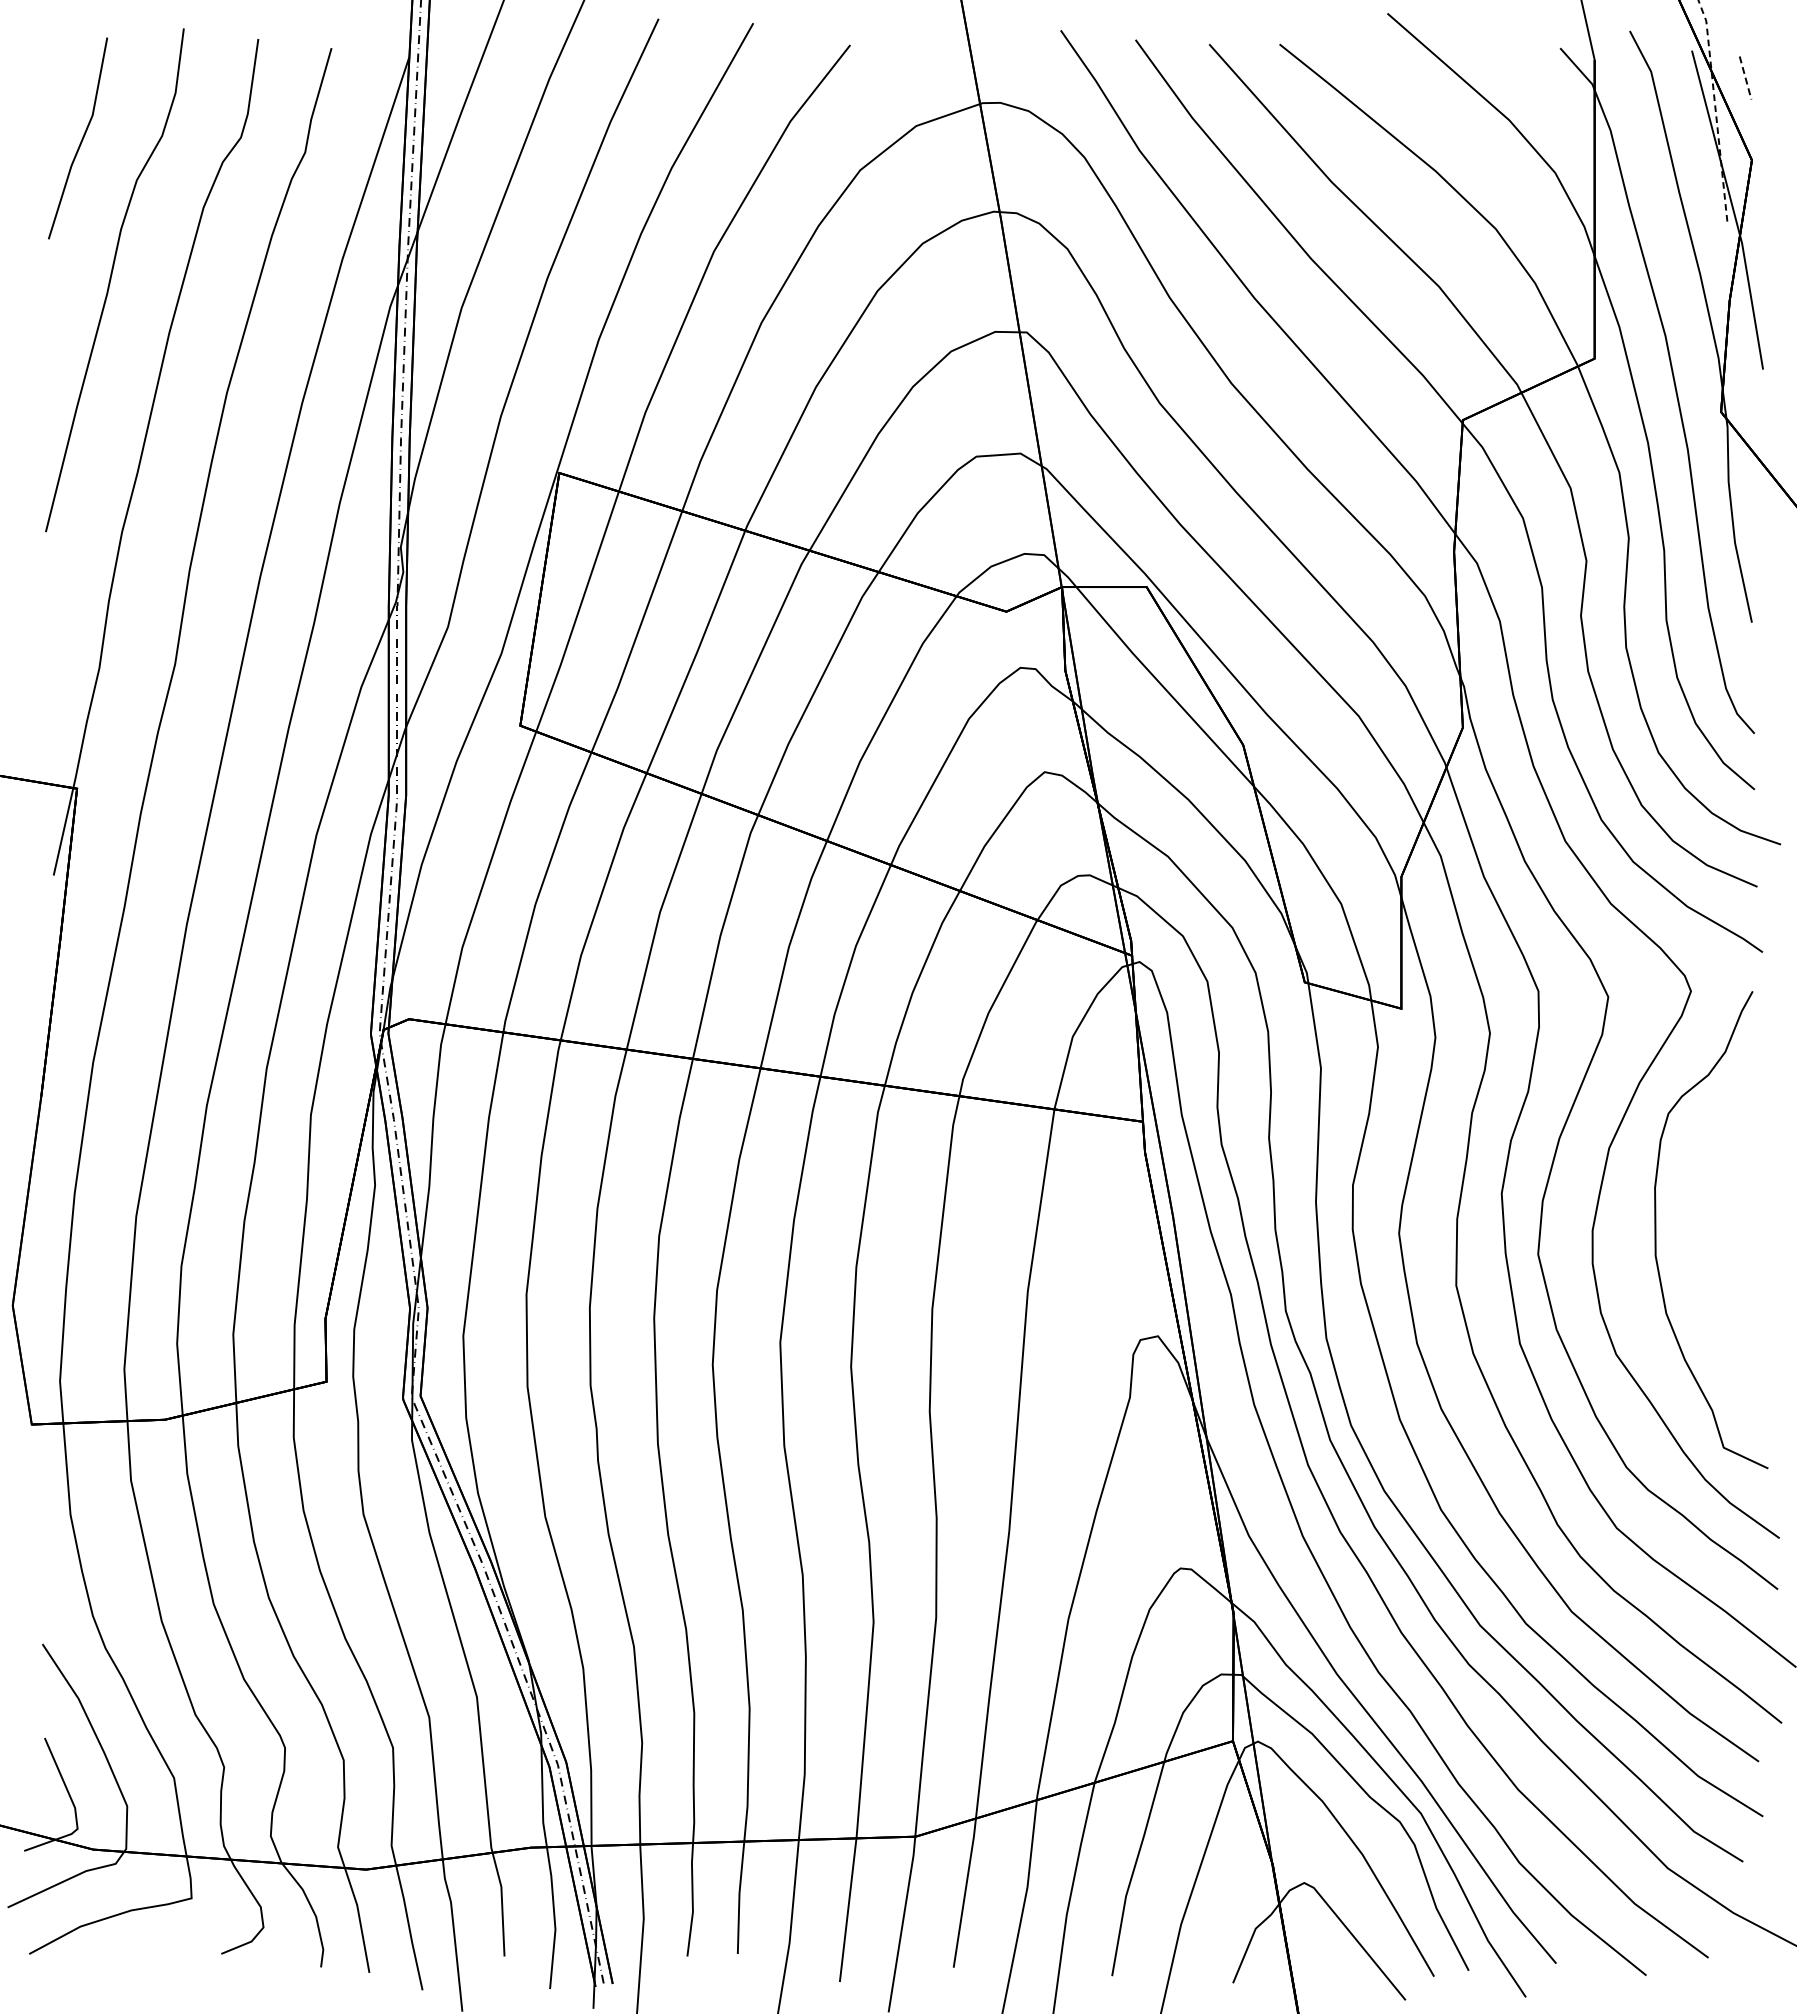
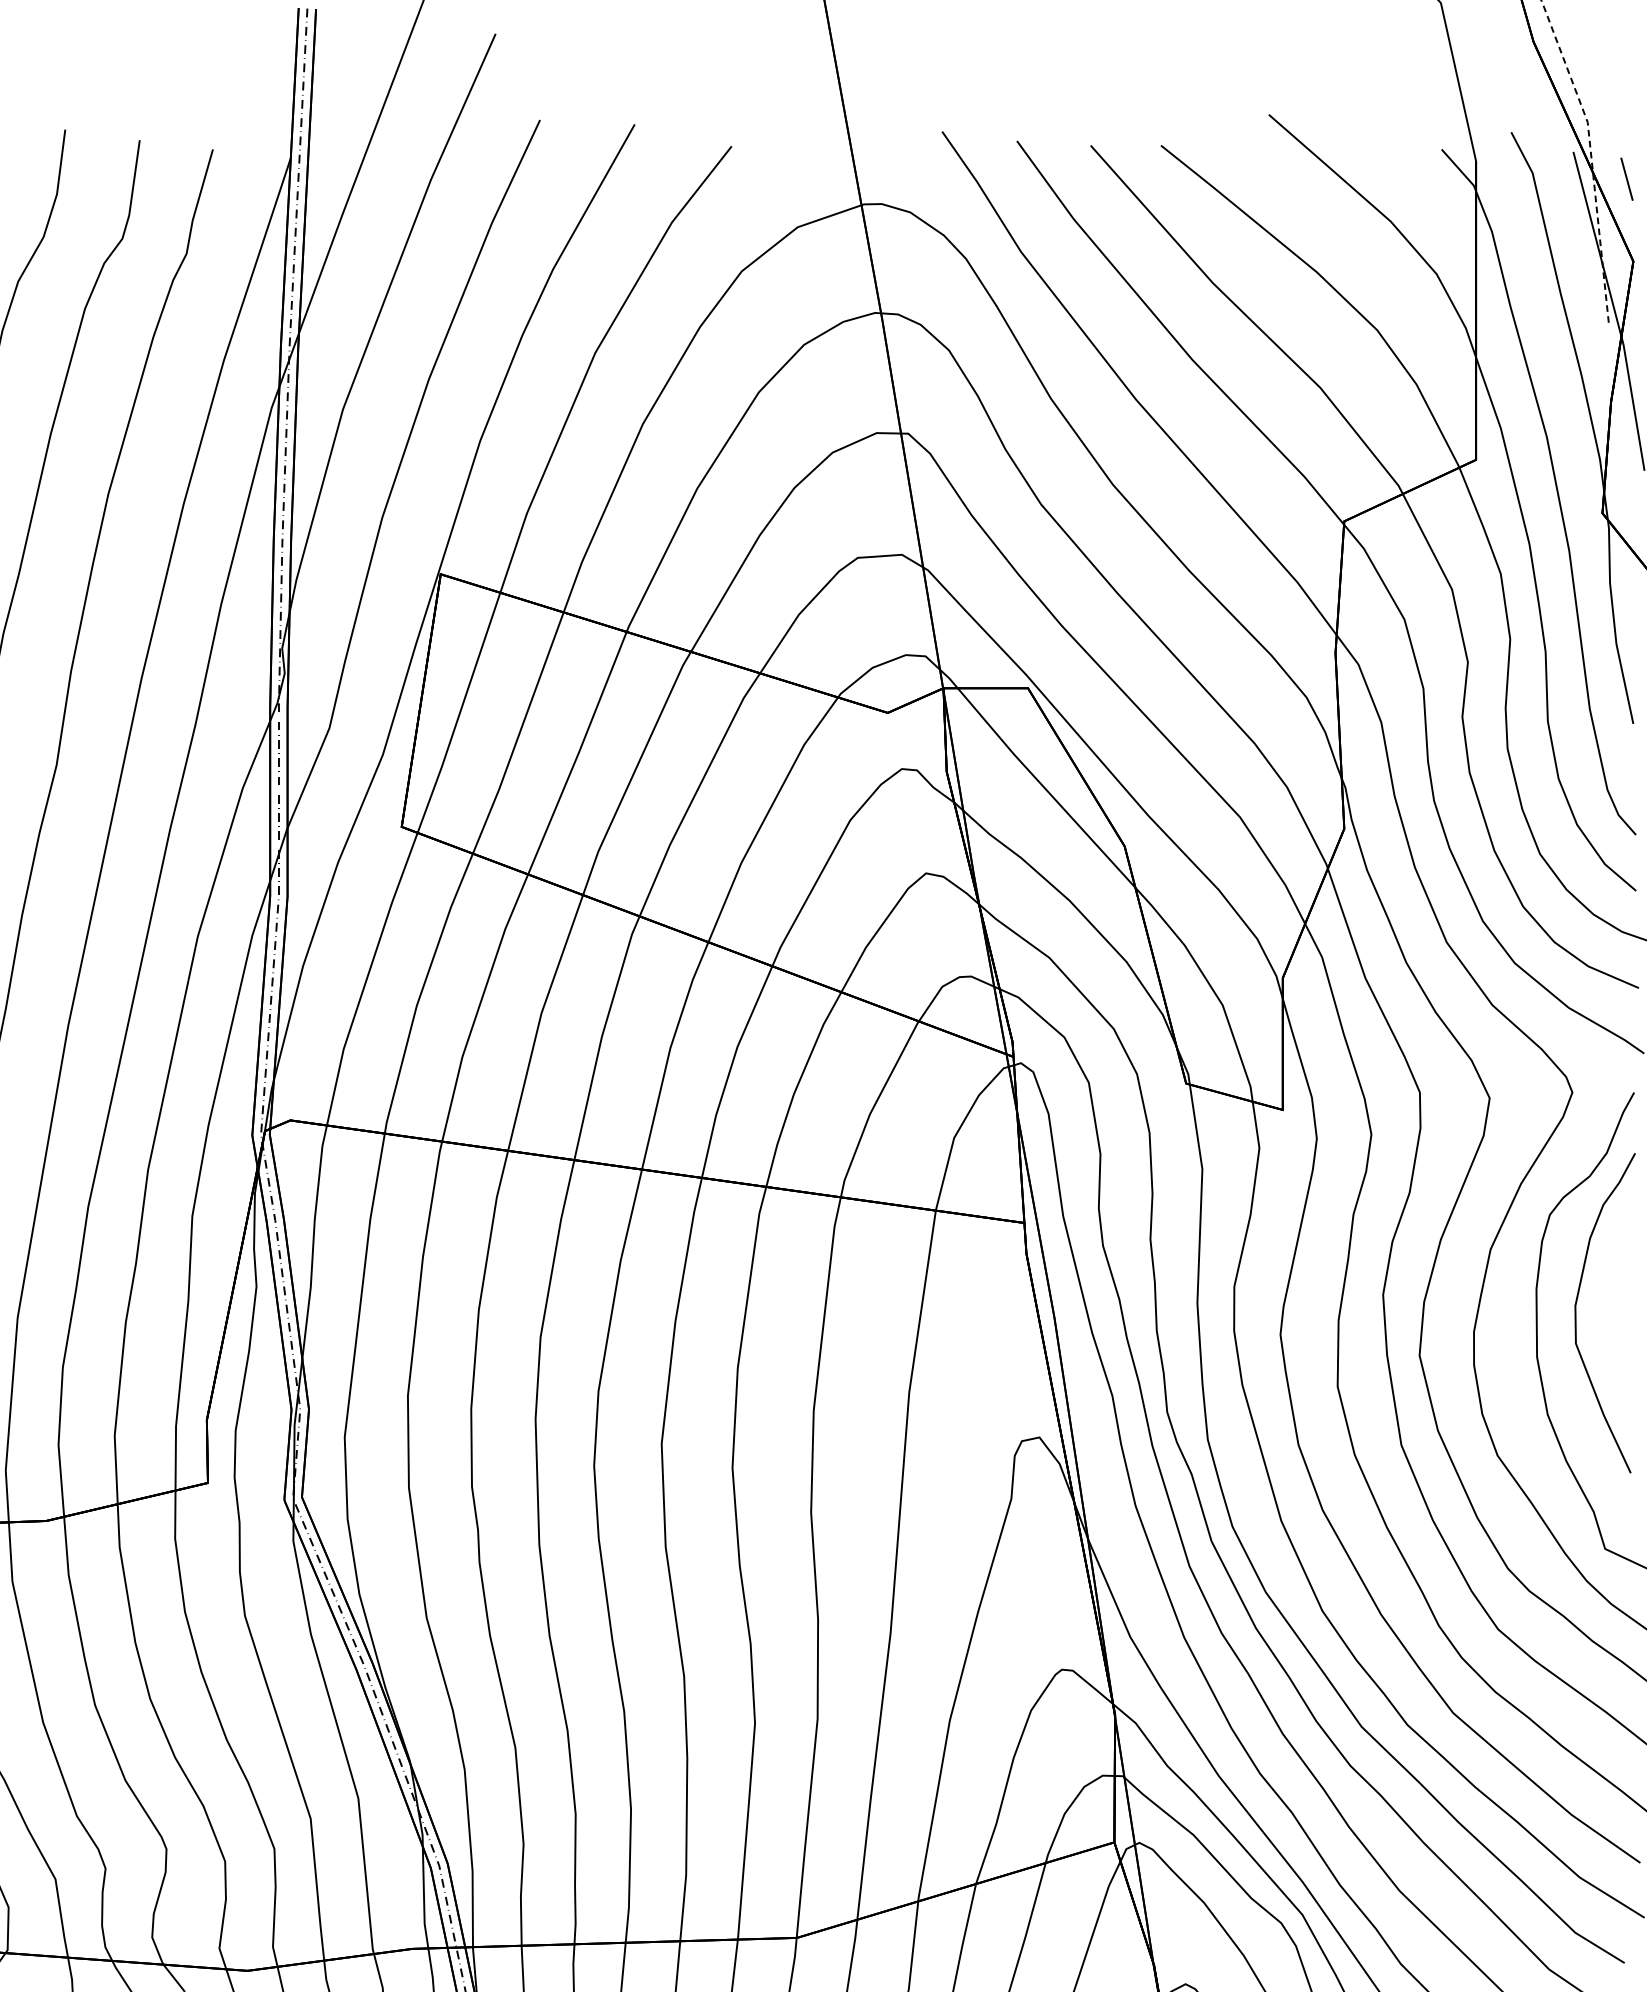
line: (1745, 78) -> (1626, 179), dashed -> solid
curve: (1695, 1216) -> (1576, 1317), added

